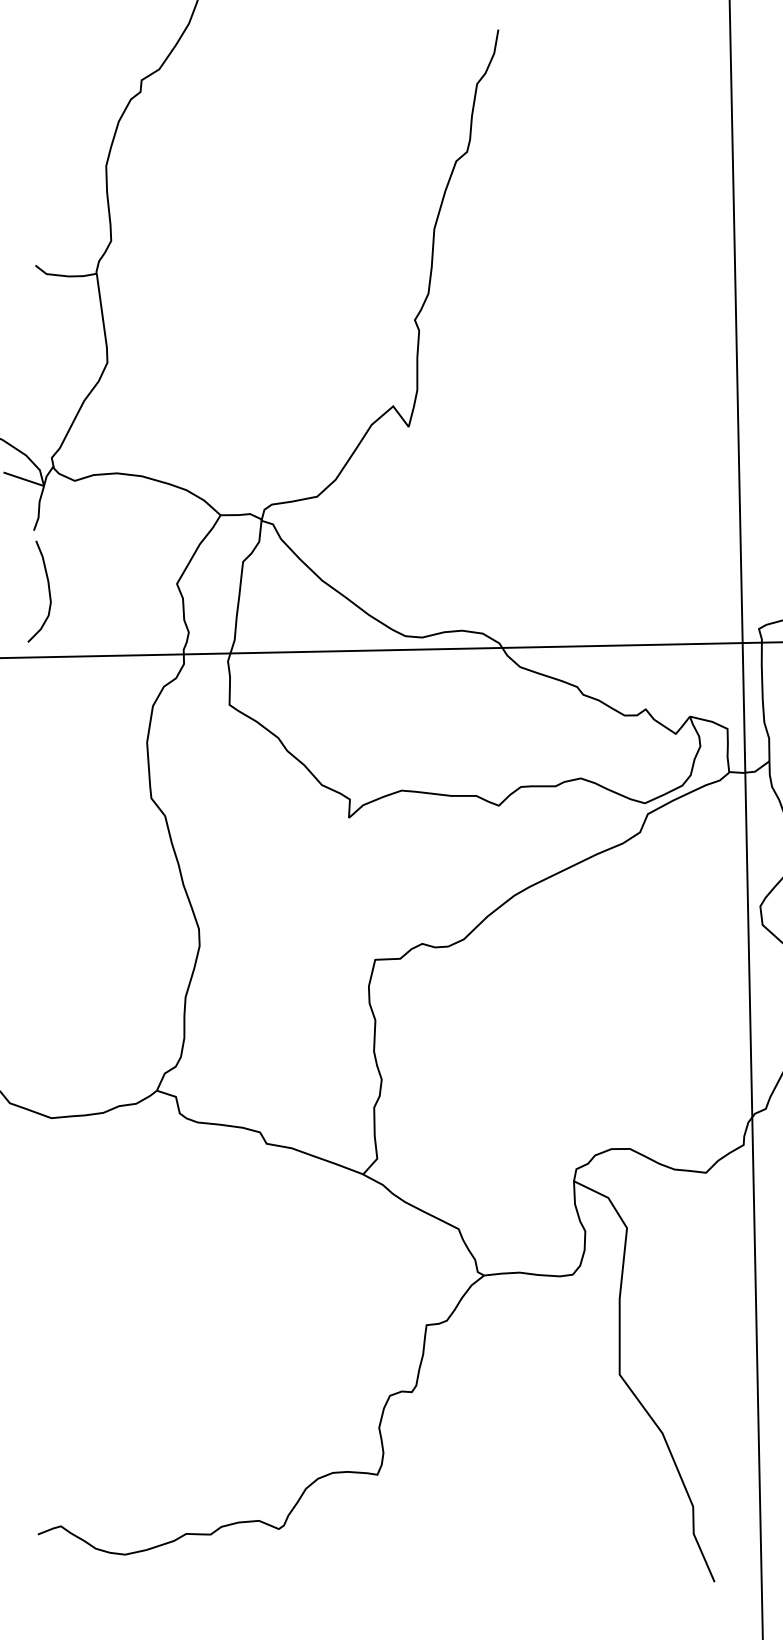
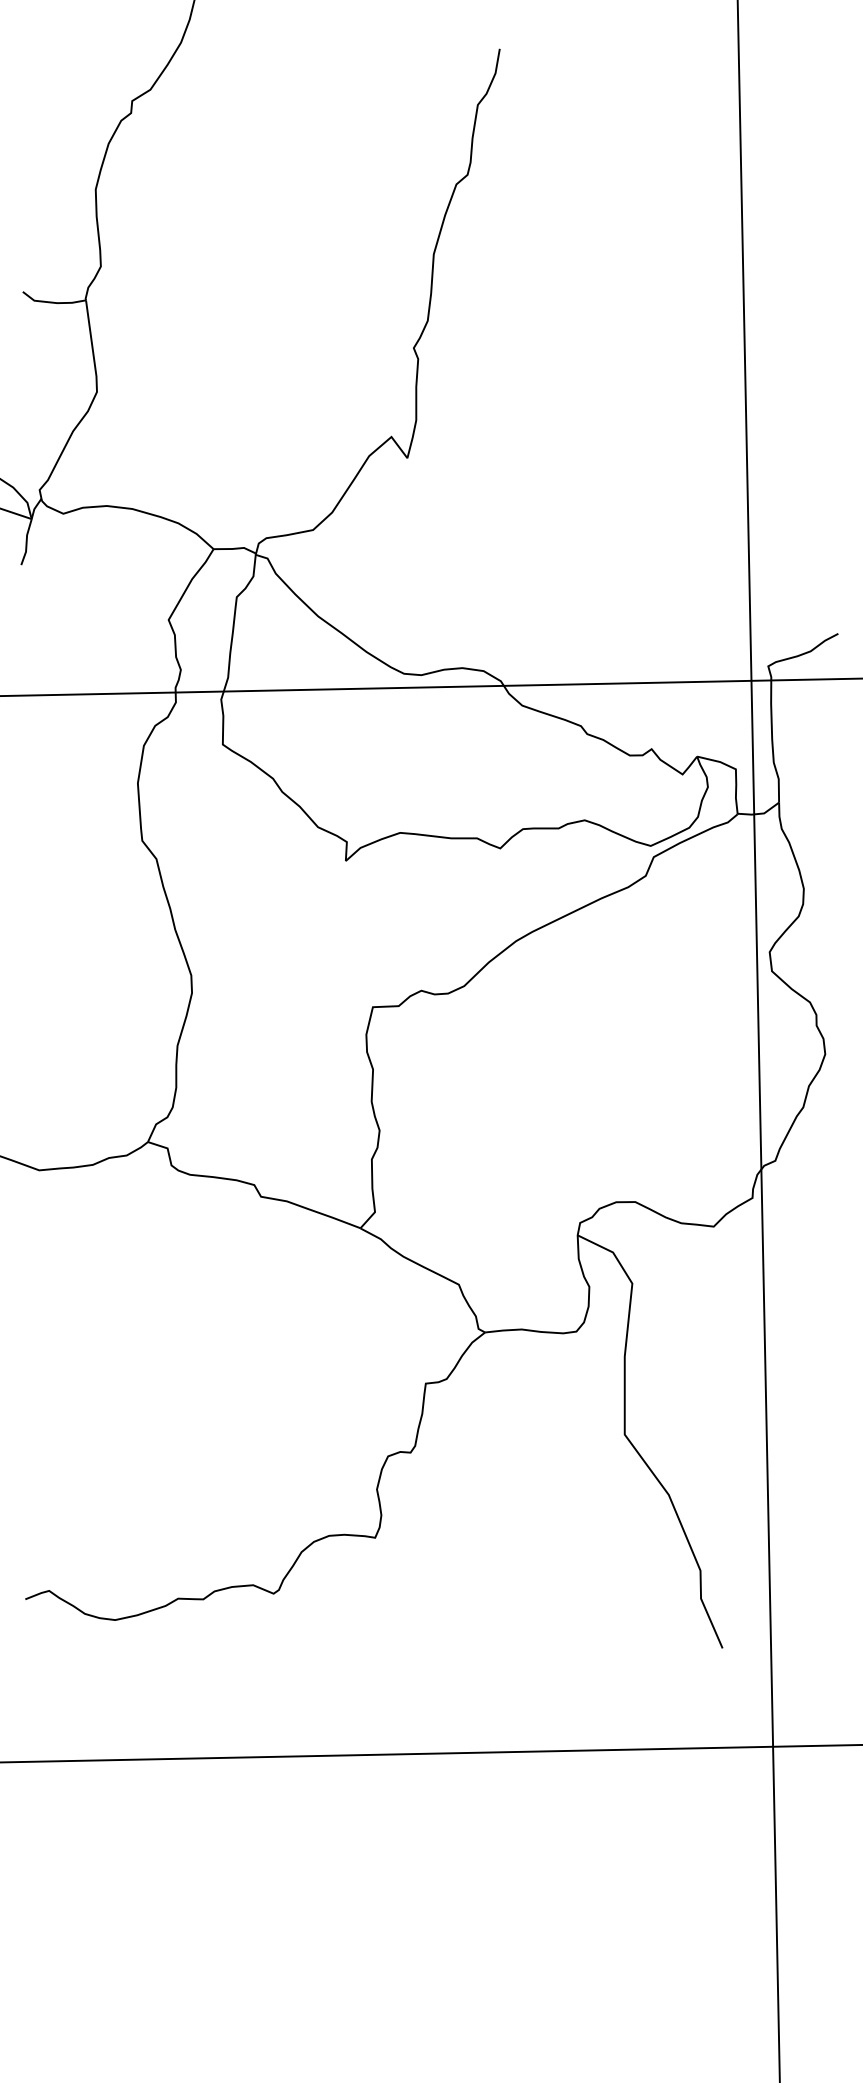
curve: (48, 591) -> (36, 627), removed

